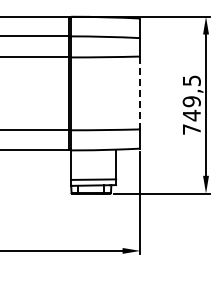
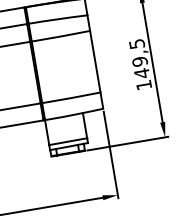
line: (140, 93) -> (95, 62), dashed -> solid
text: (191, 129) -> (143, 85), 749,5 -> 149,5

